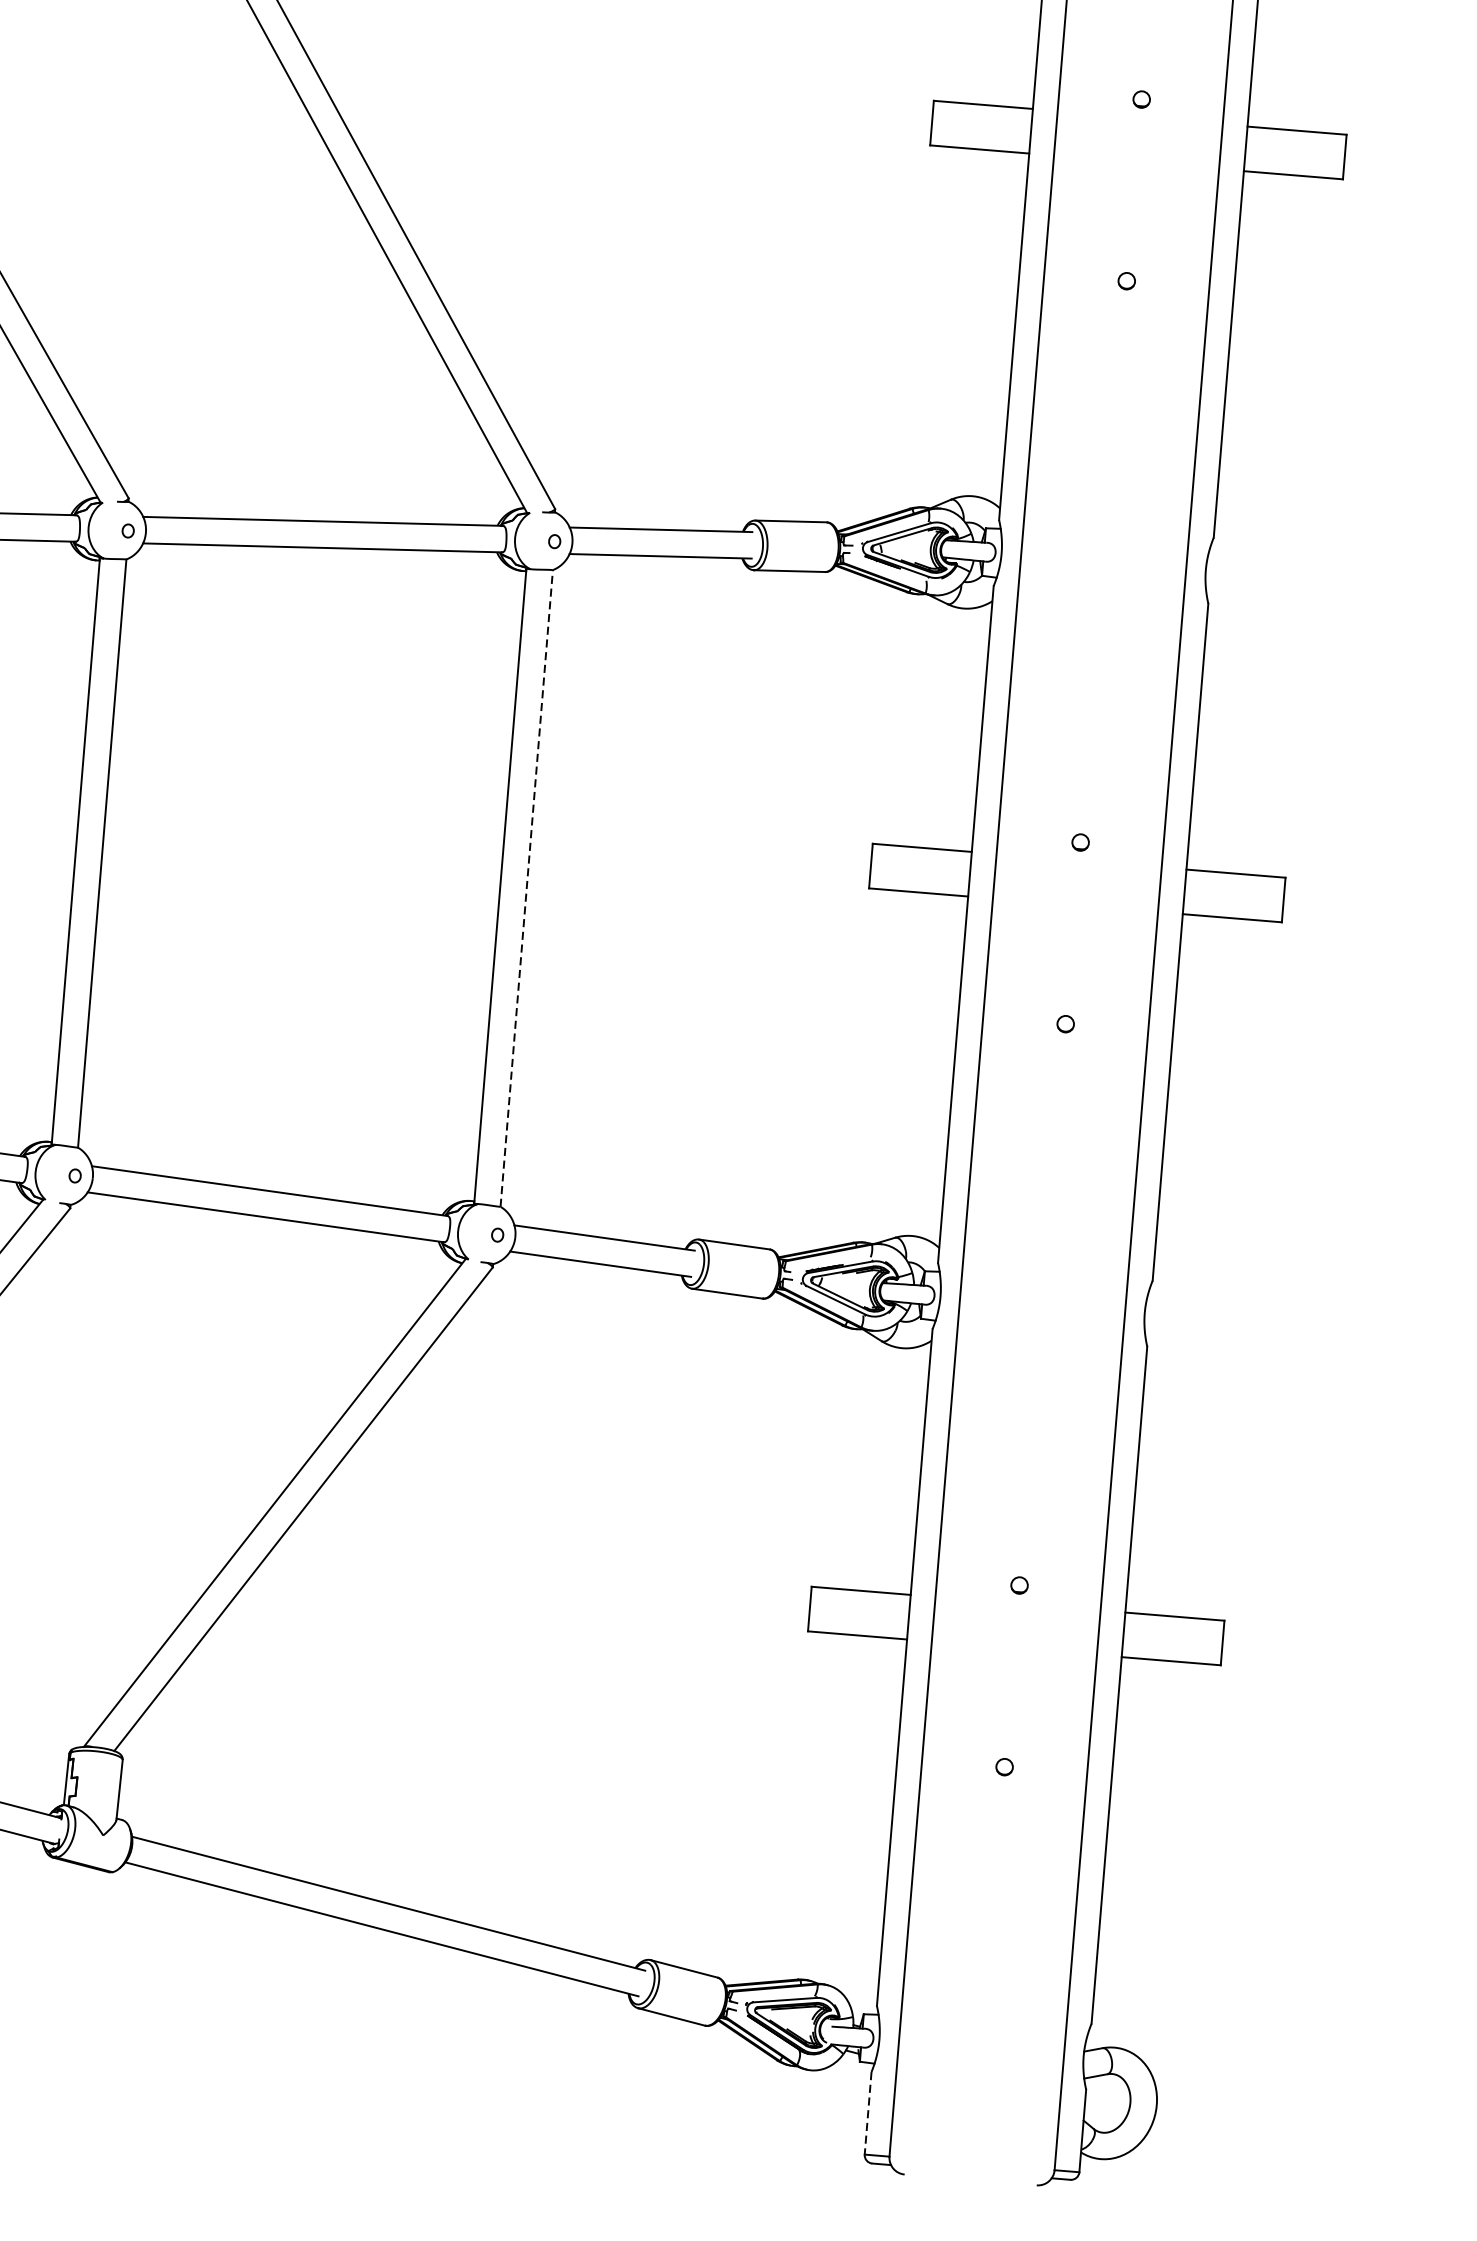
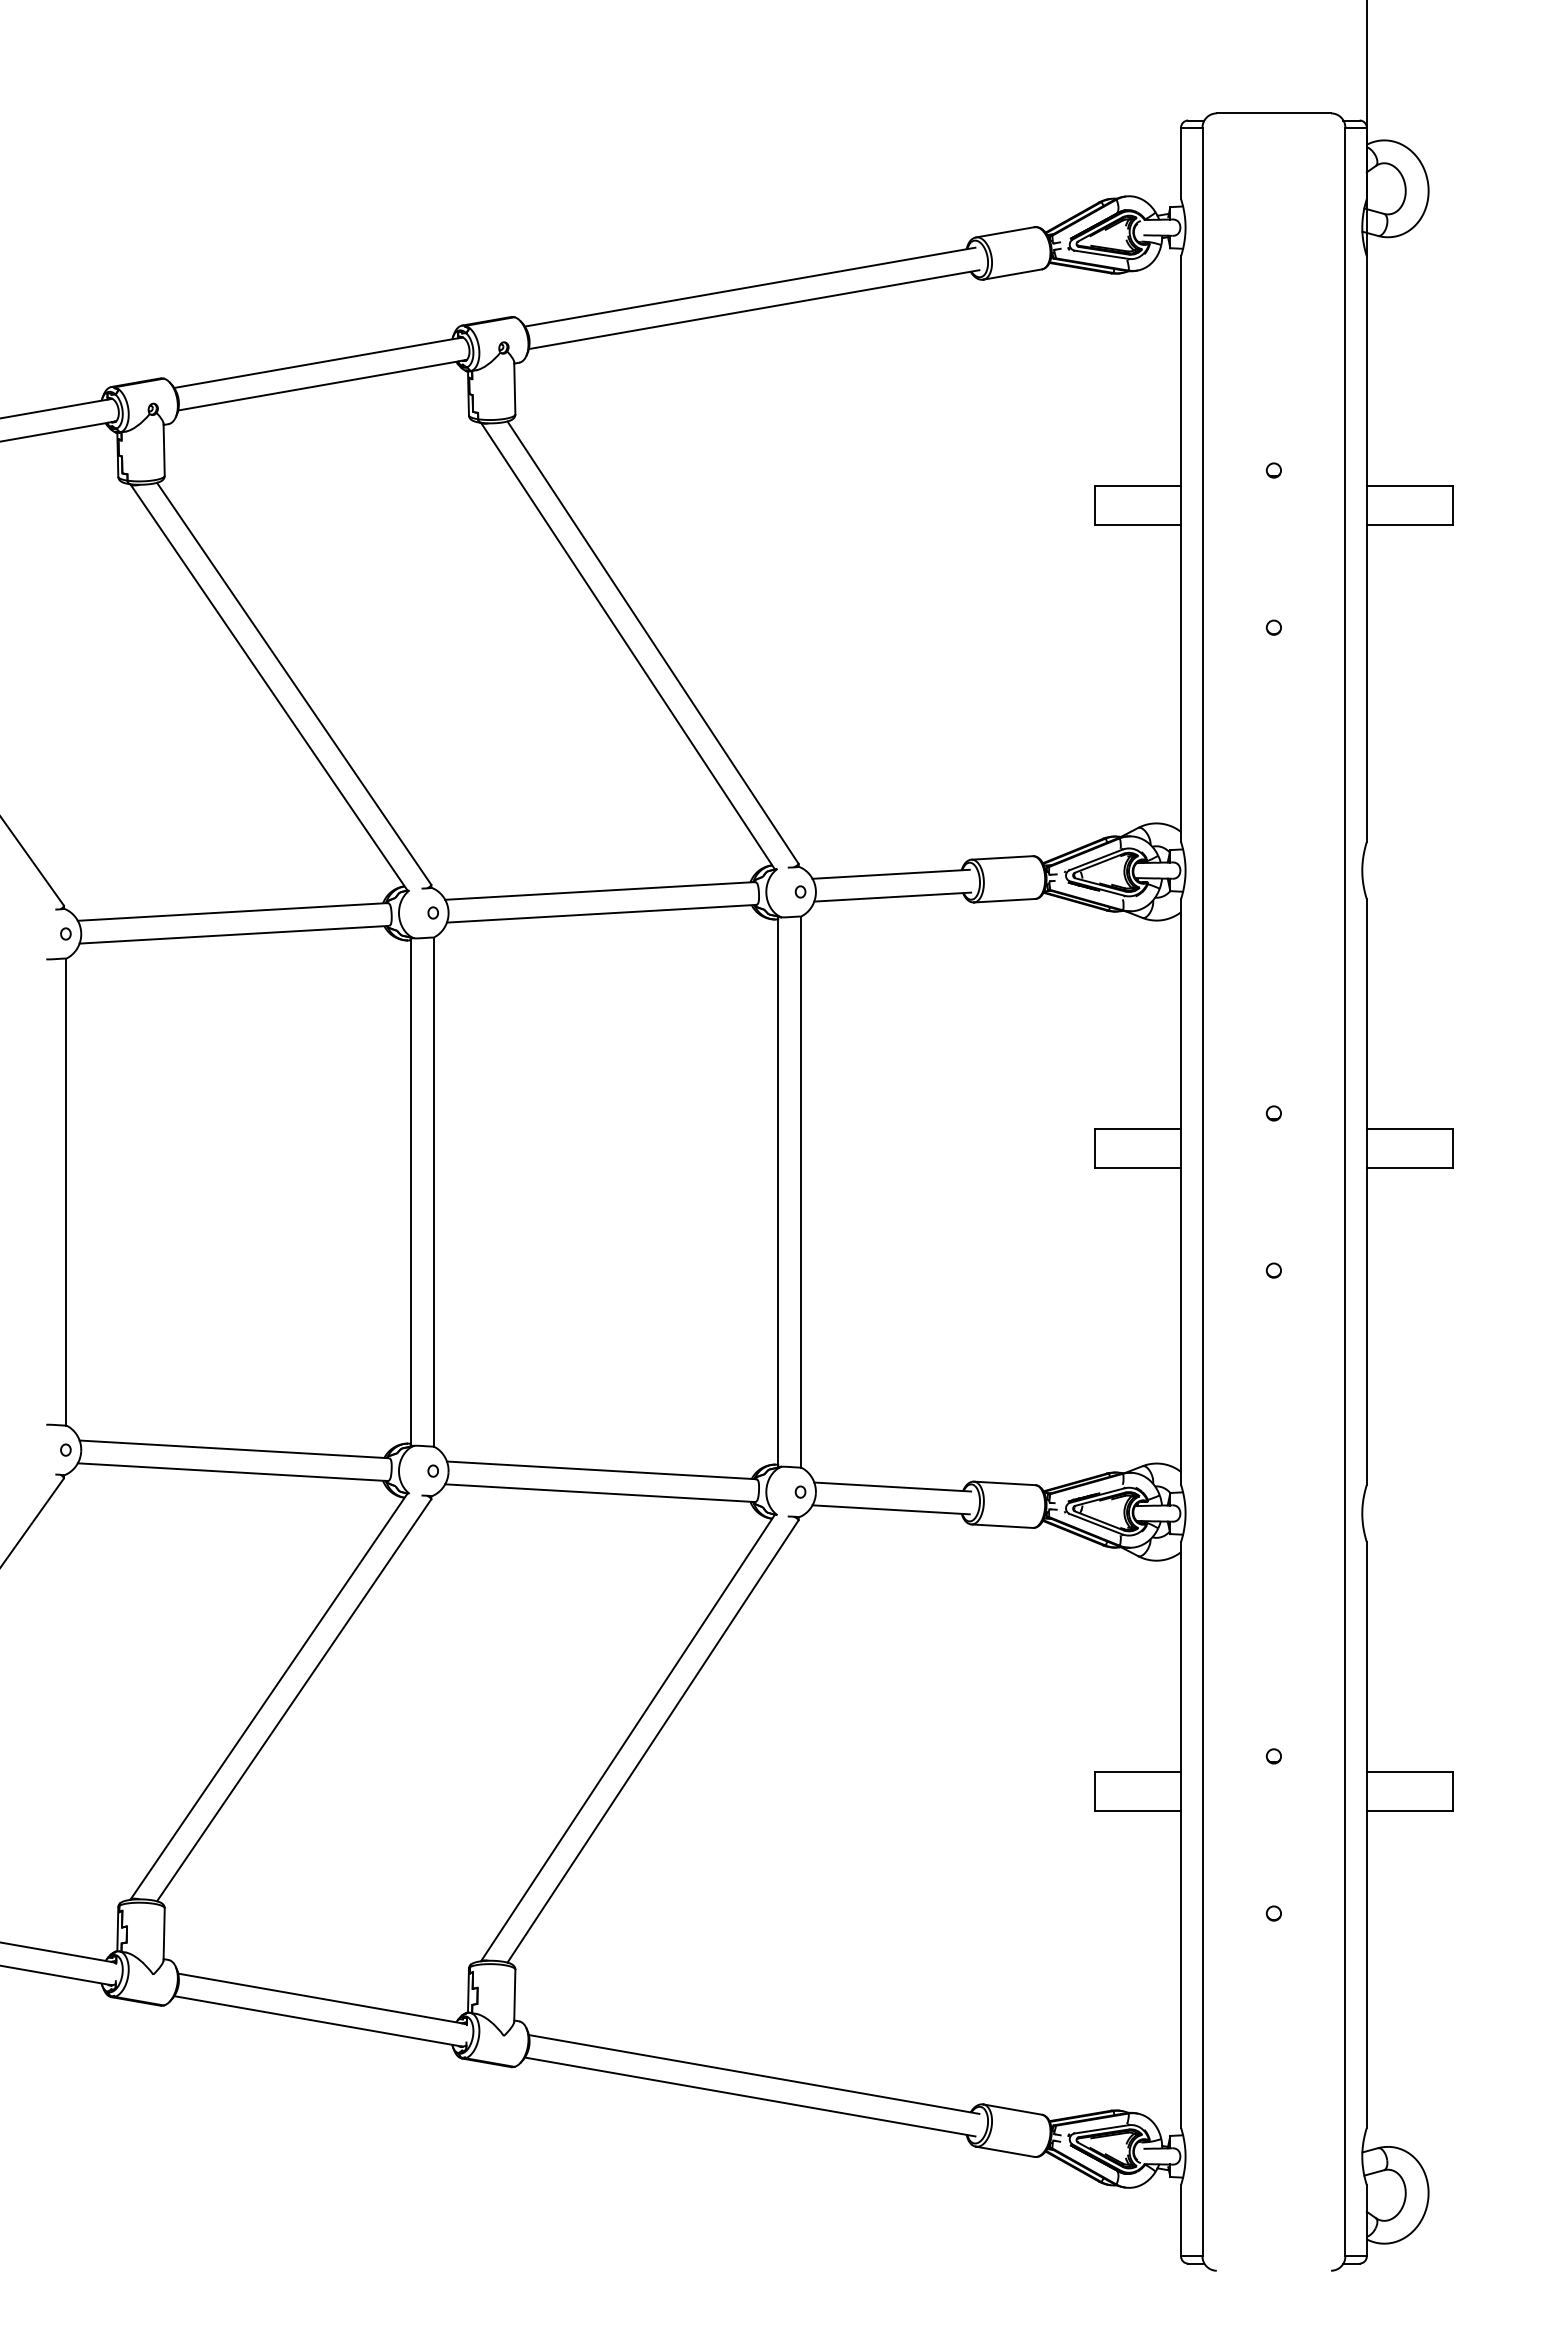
line: (527, 887) -> (801, 1191), dashed -> solid
line: (868, 2113) -> (1181, 2220), dashed -> solid

